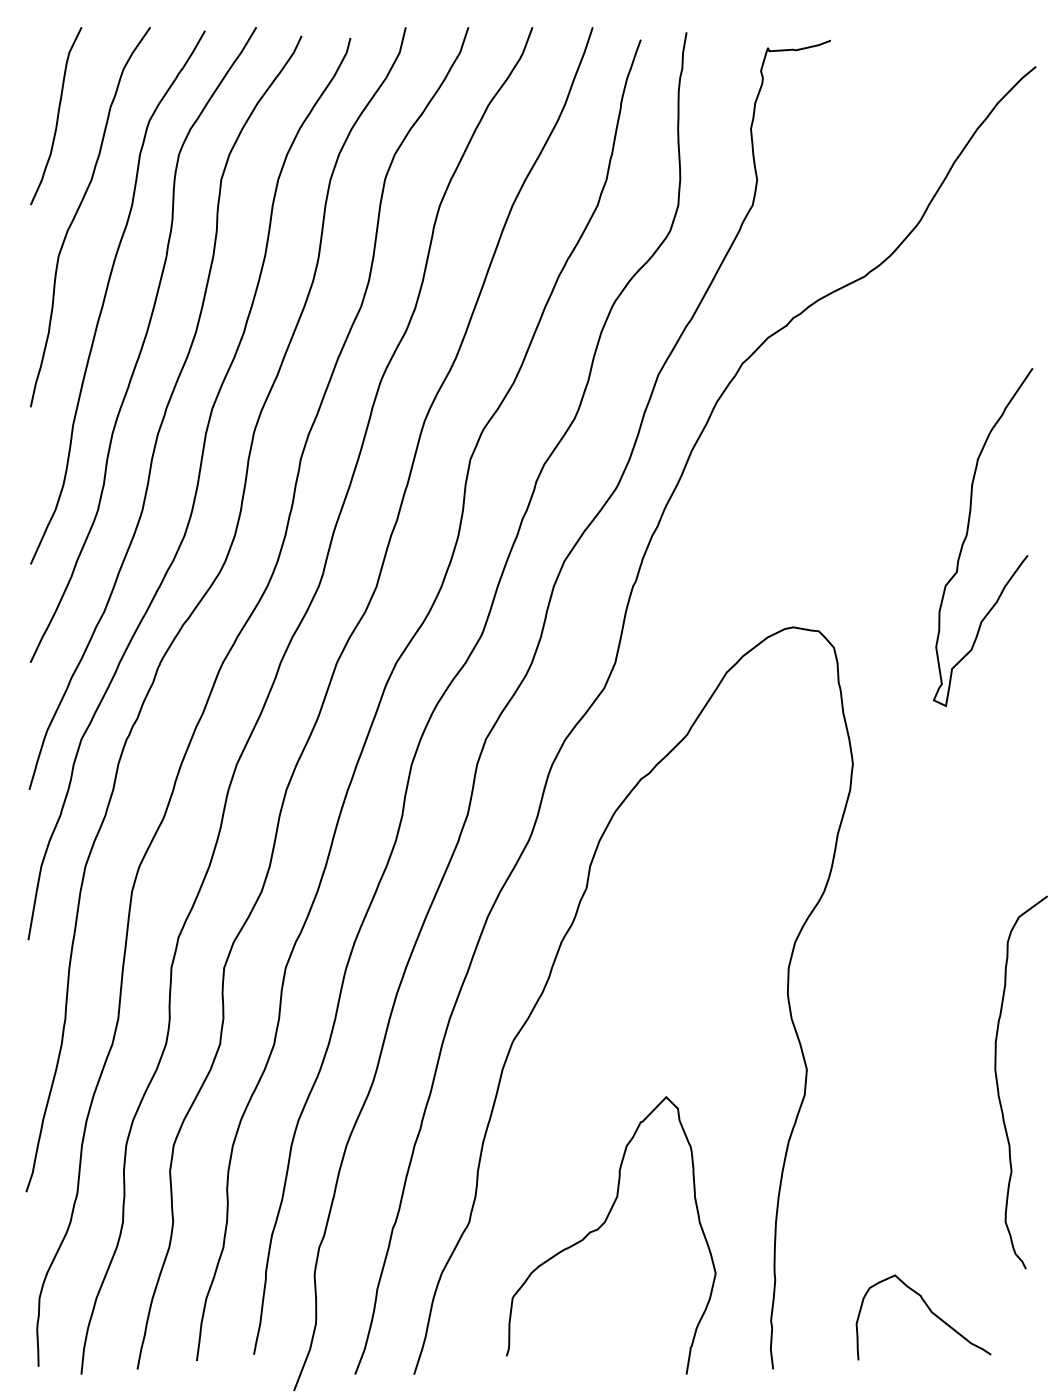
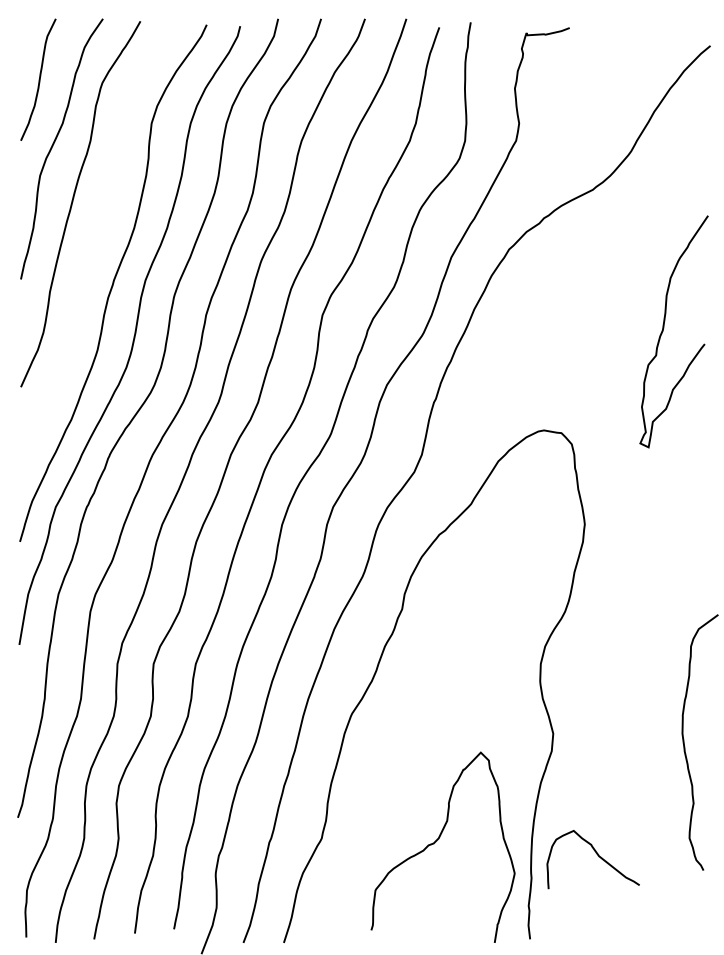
curve: (143, 344) -> (98, 236), removed
curve: (969, 532) -> (664, 328), moved
curve: (603, 1226) -> (437, 841), moved
curve: (928, 1309) -> (596, 854), moved

